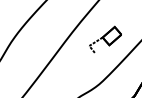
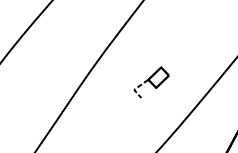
part: (105, 39) -> (151, 81), size x0.6

